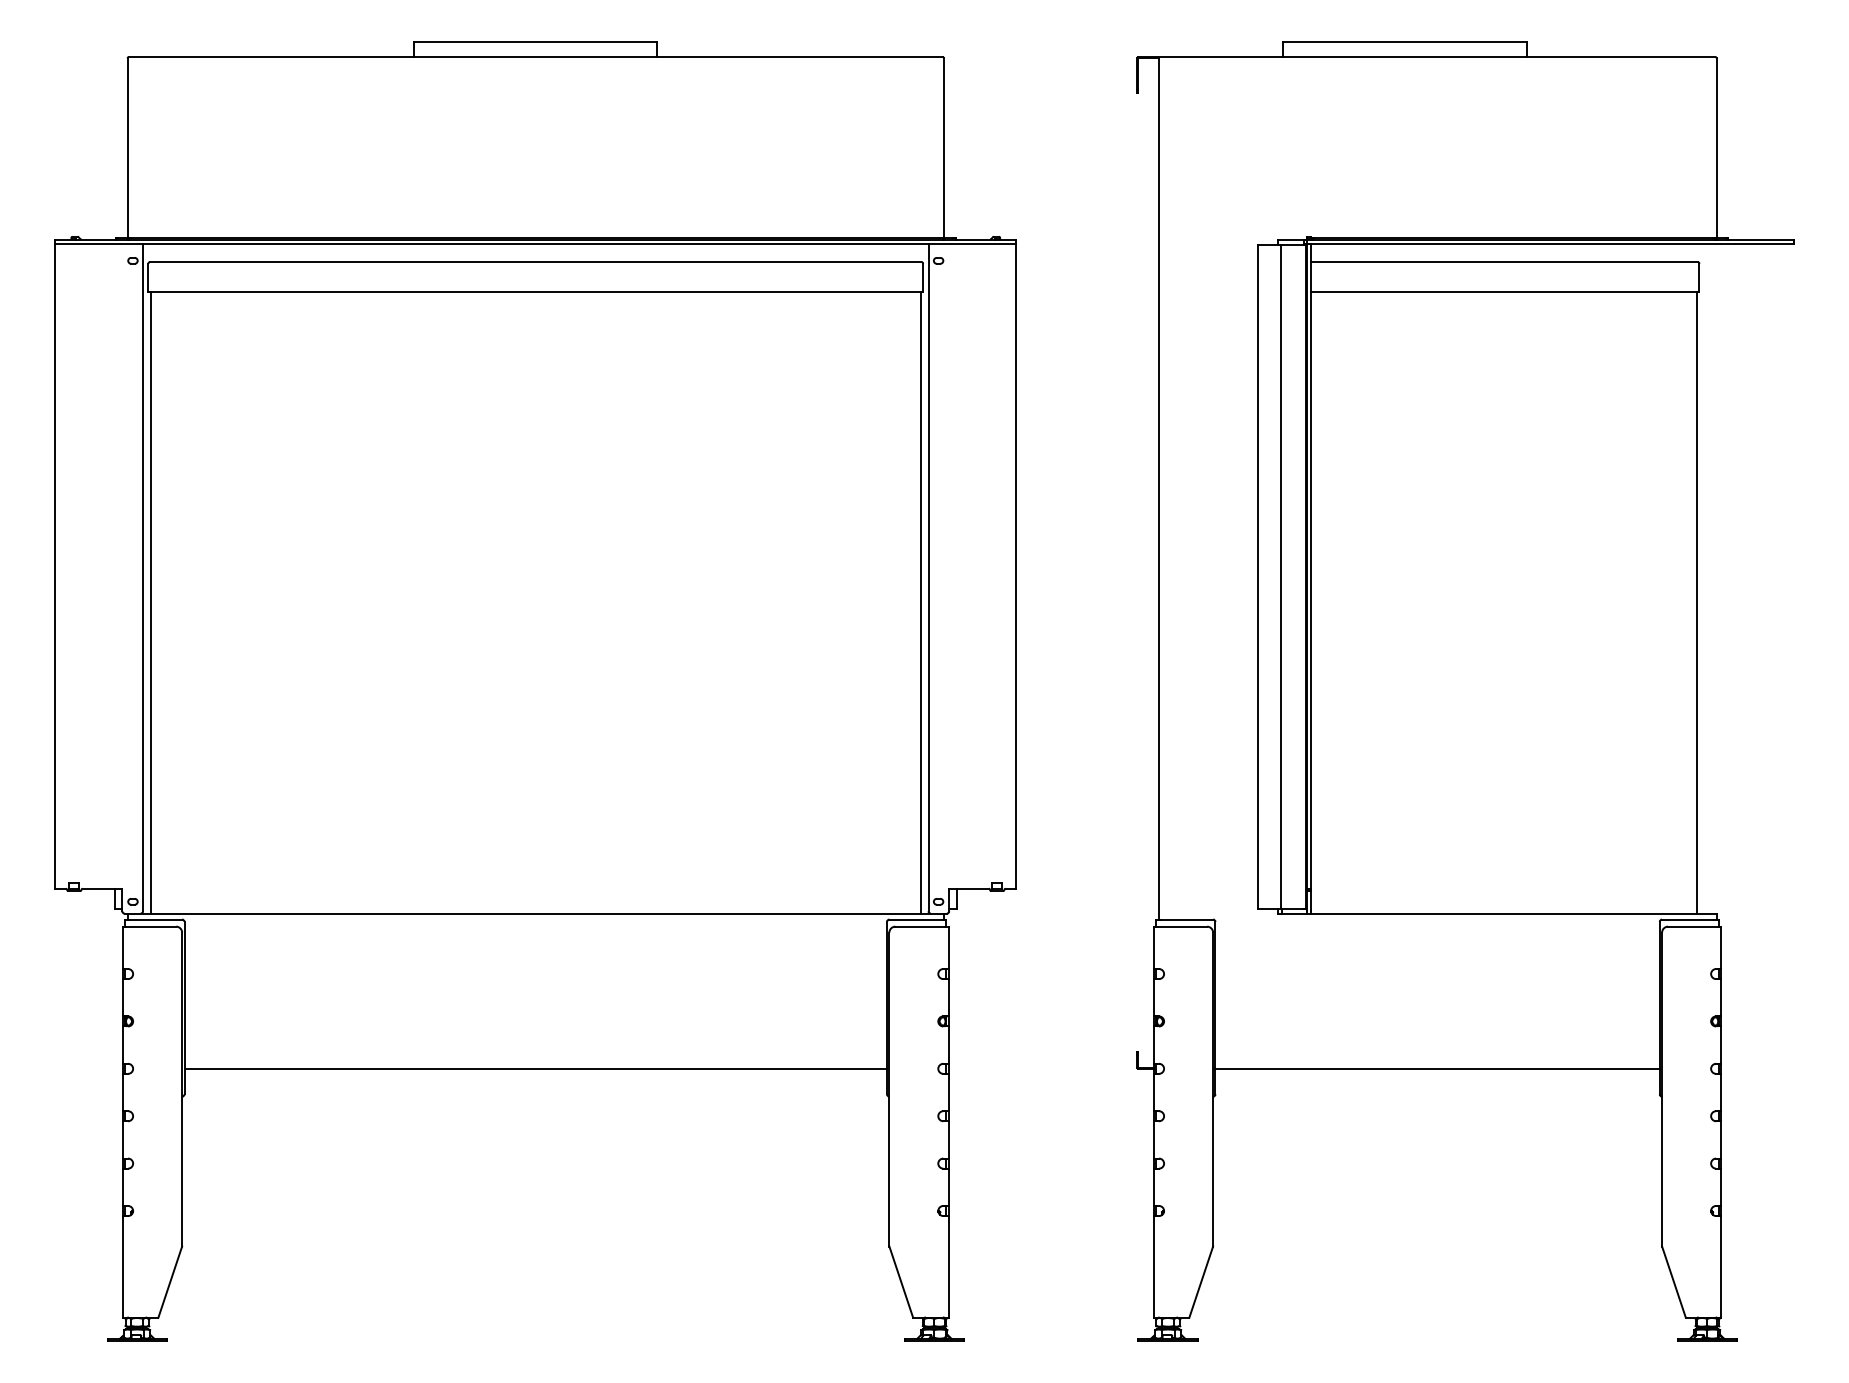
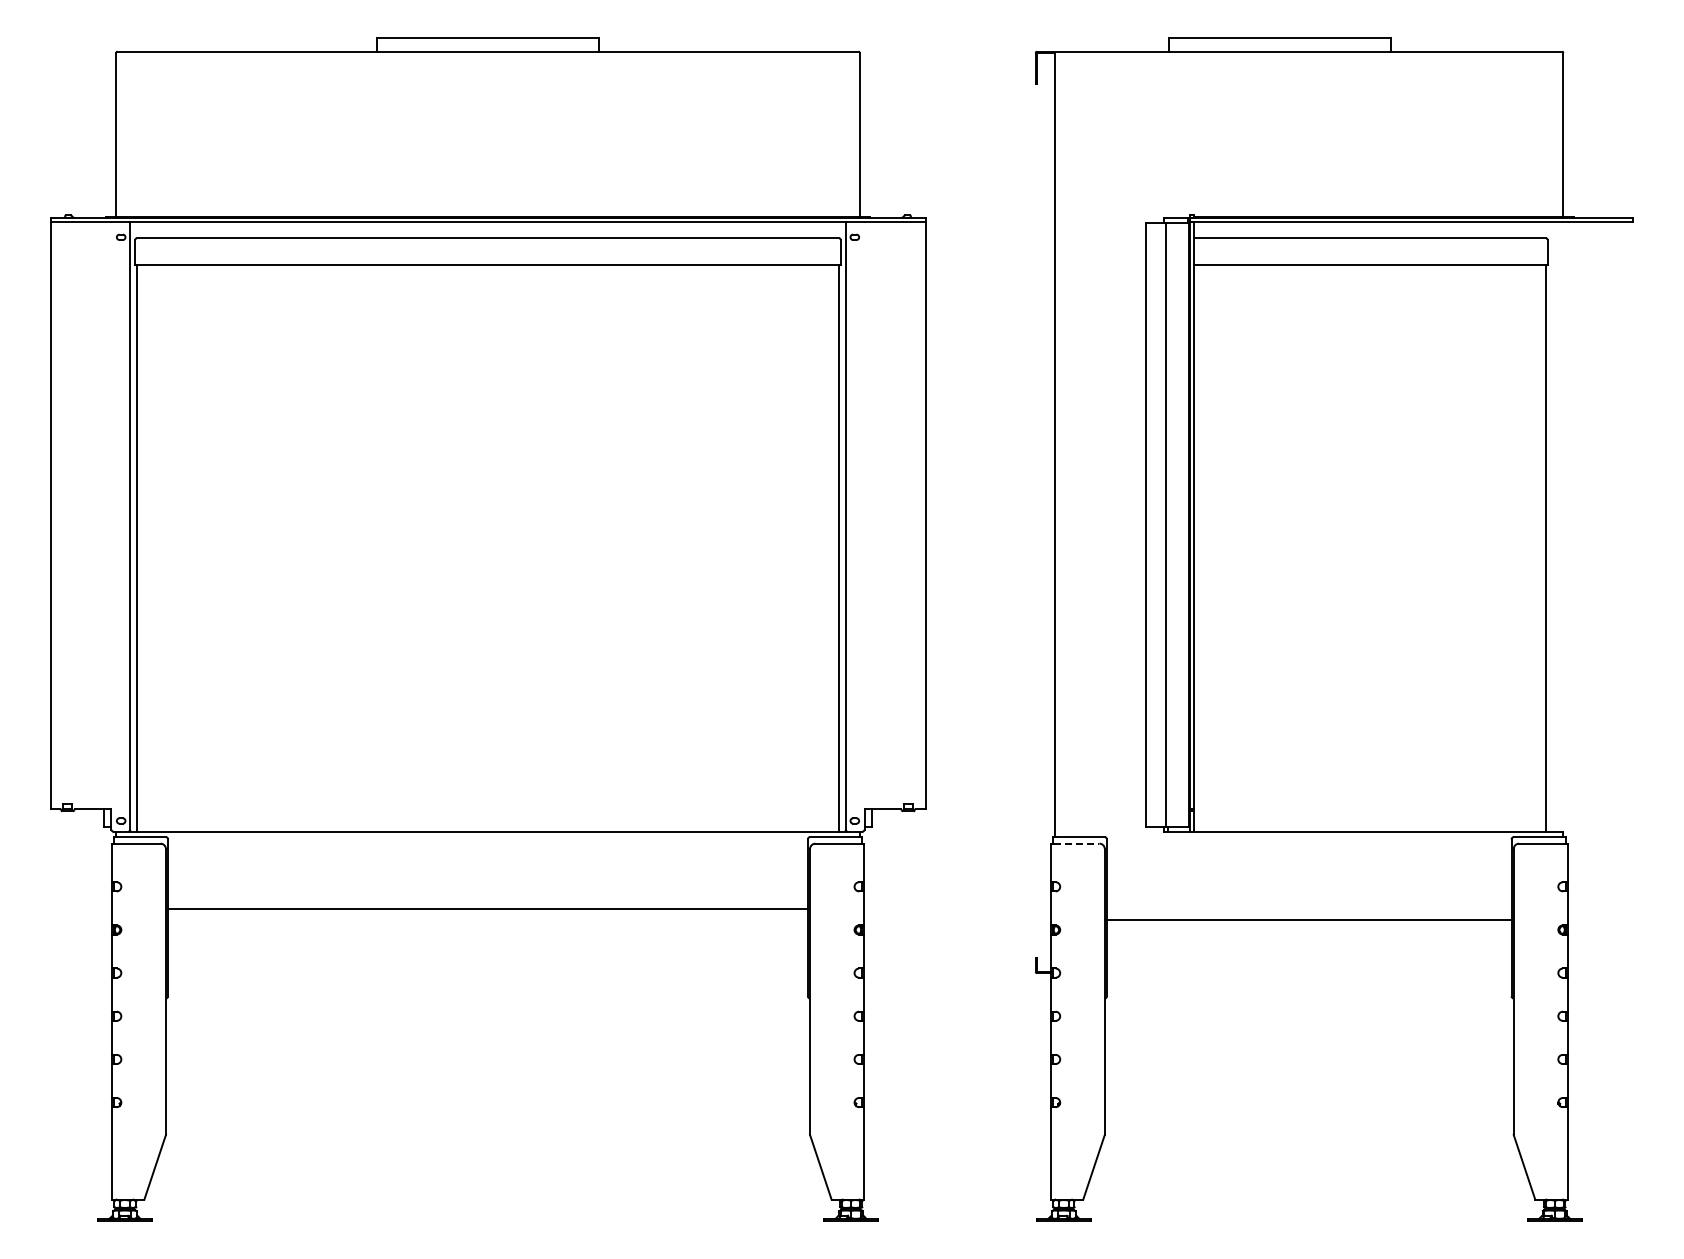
line: (1182, 926) -> (1076, 843), solid -> dashed
line: (535, 1069) -> (487, 909), moved
line: (1436, 1069) -> (1308, 920), moved

